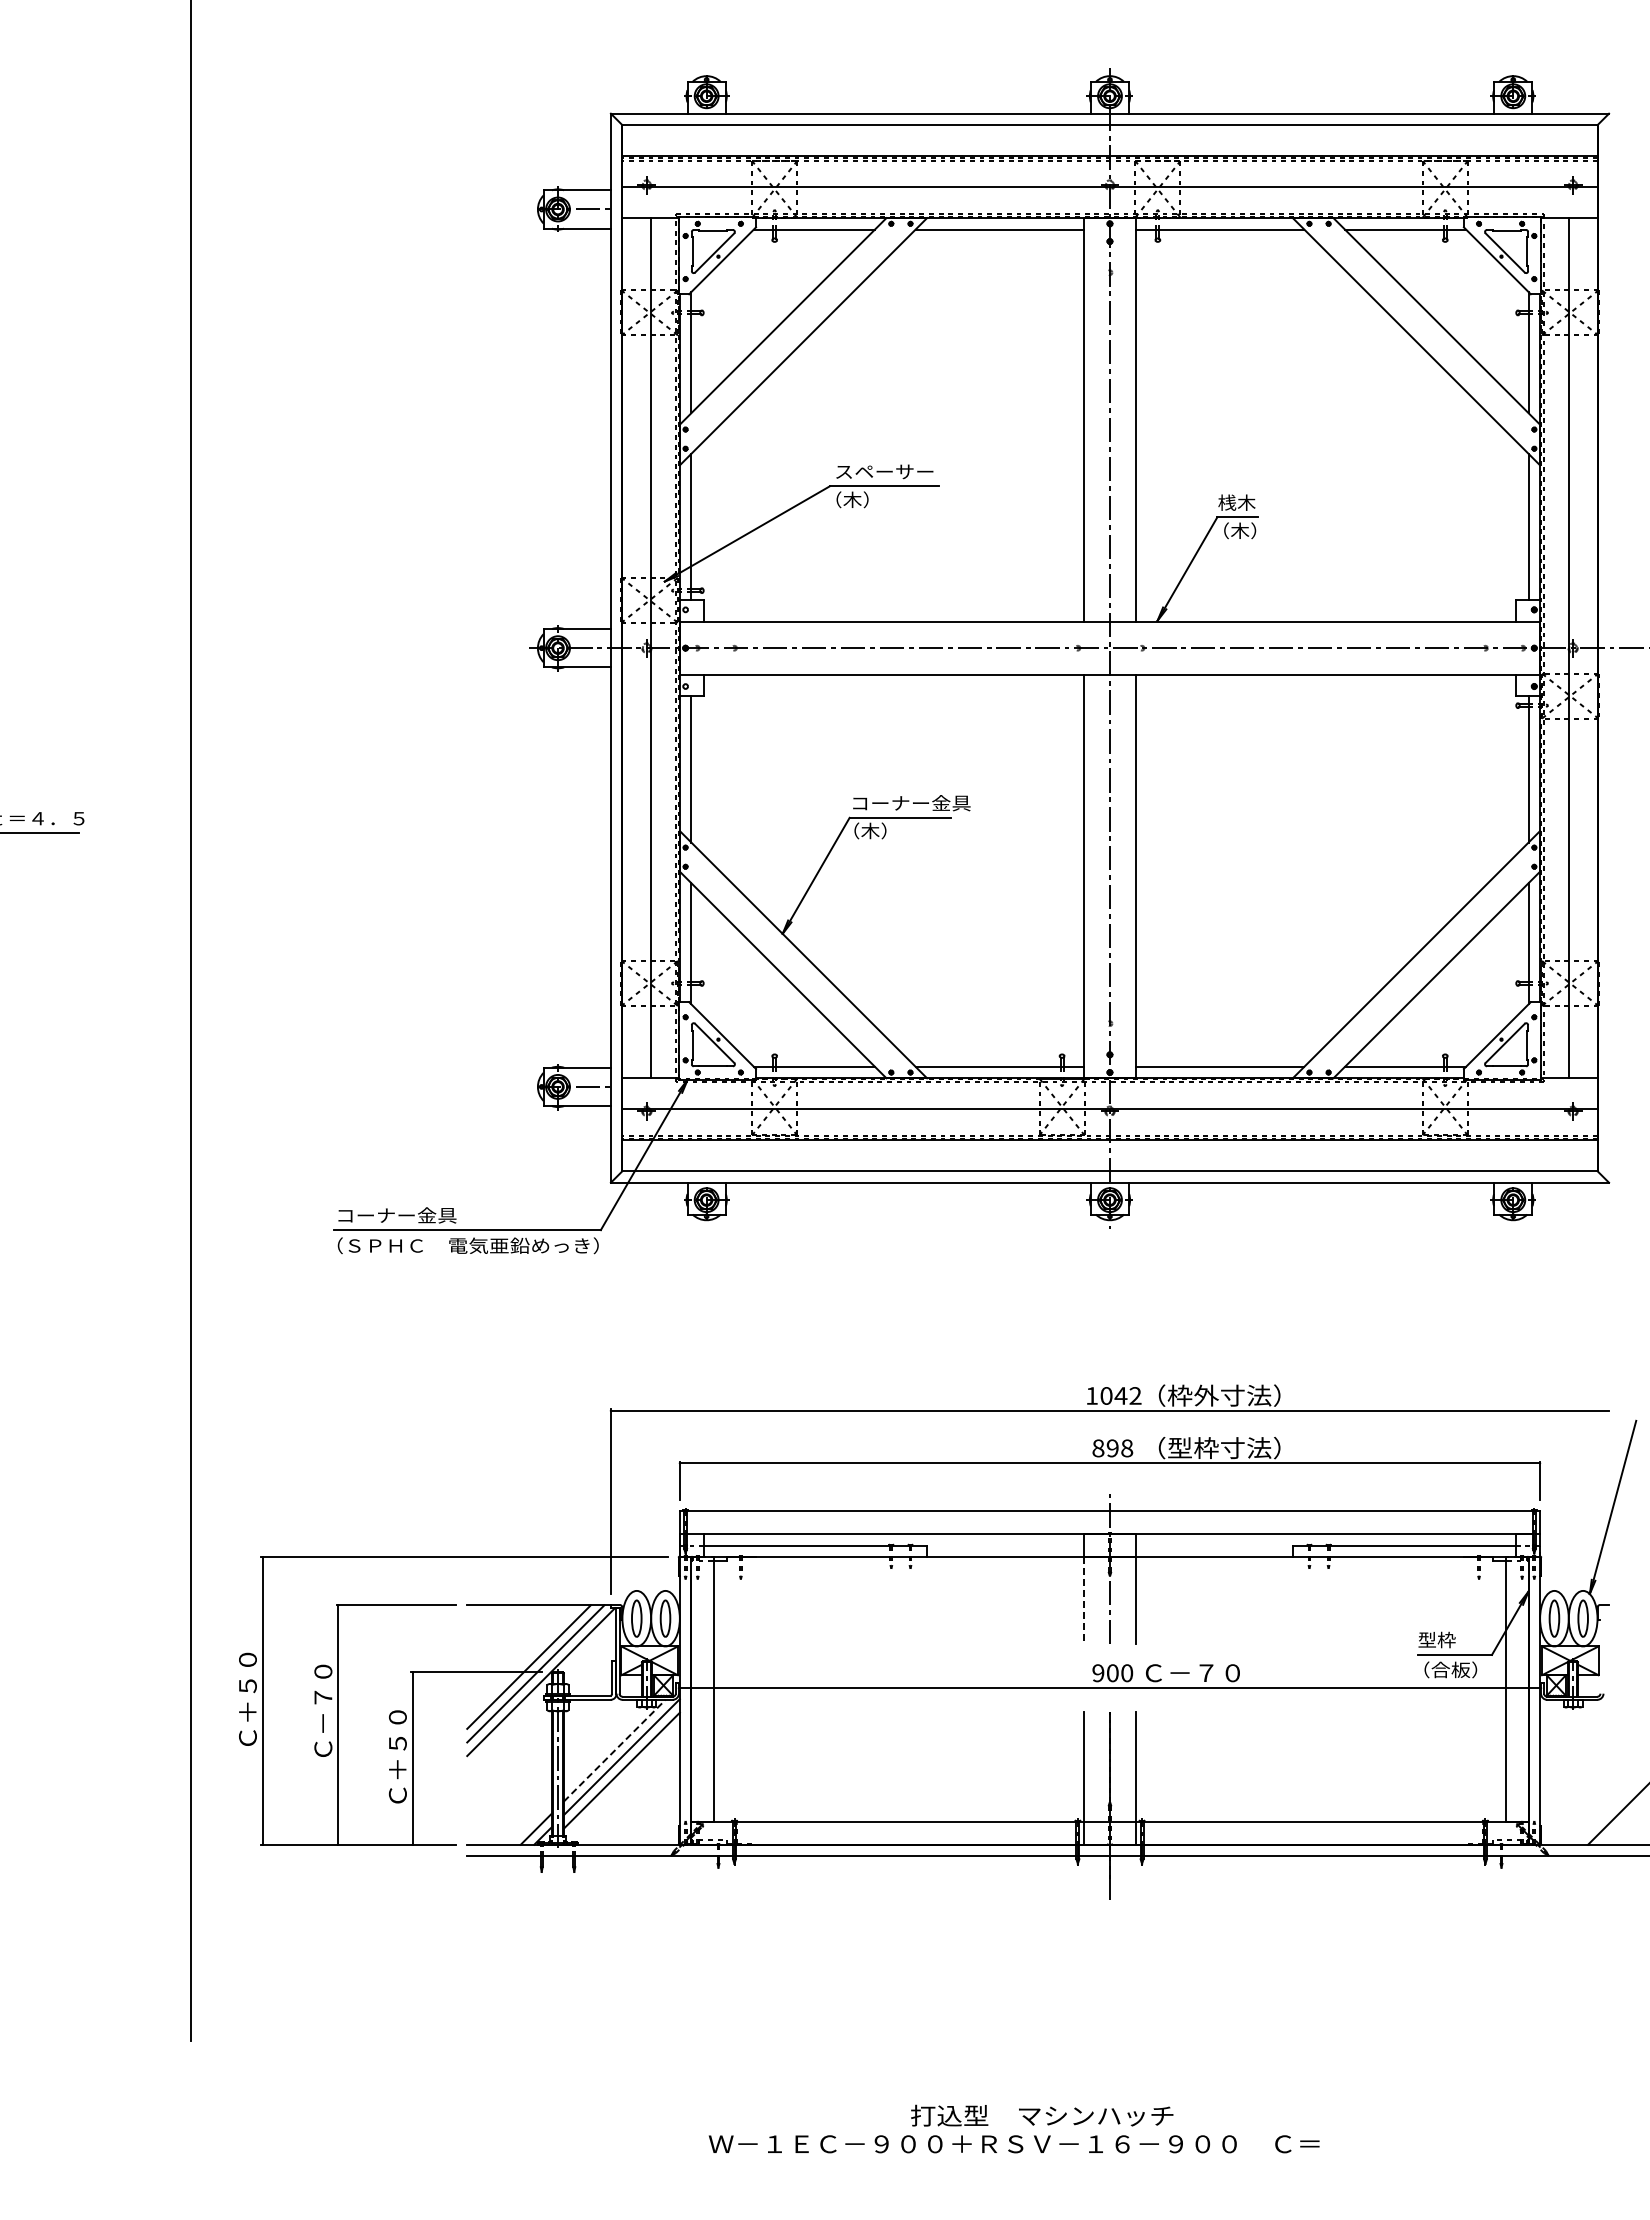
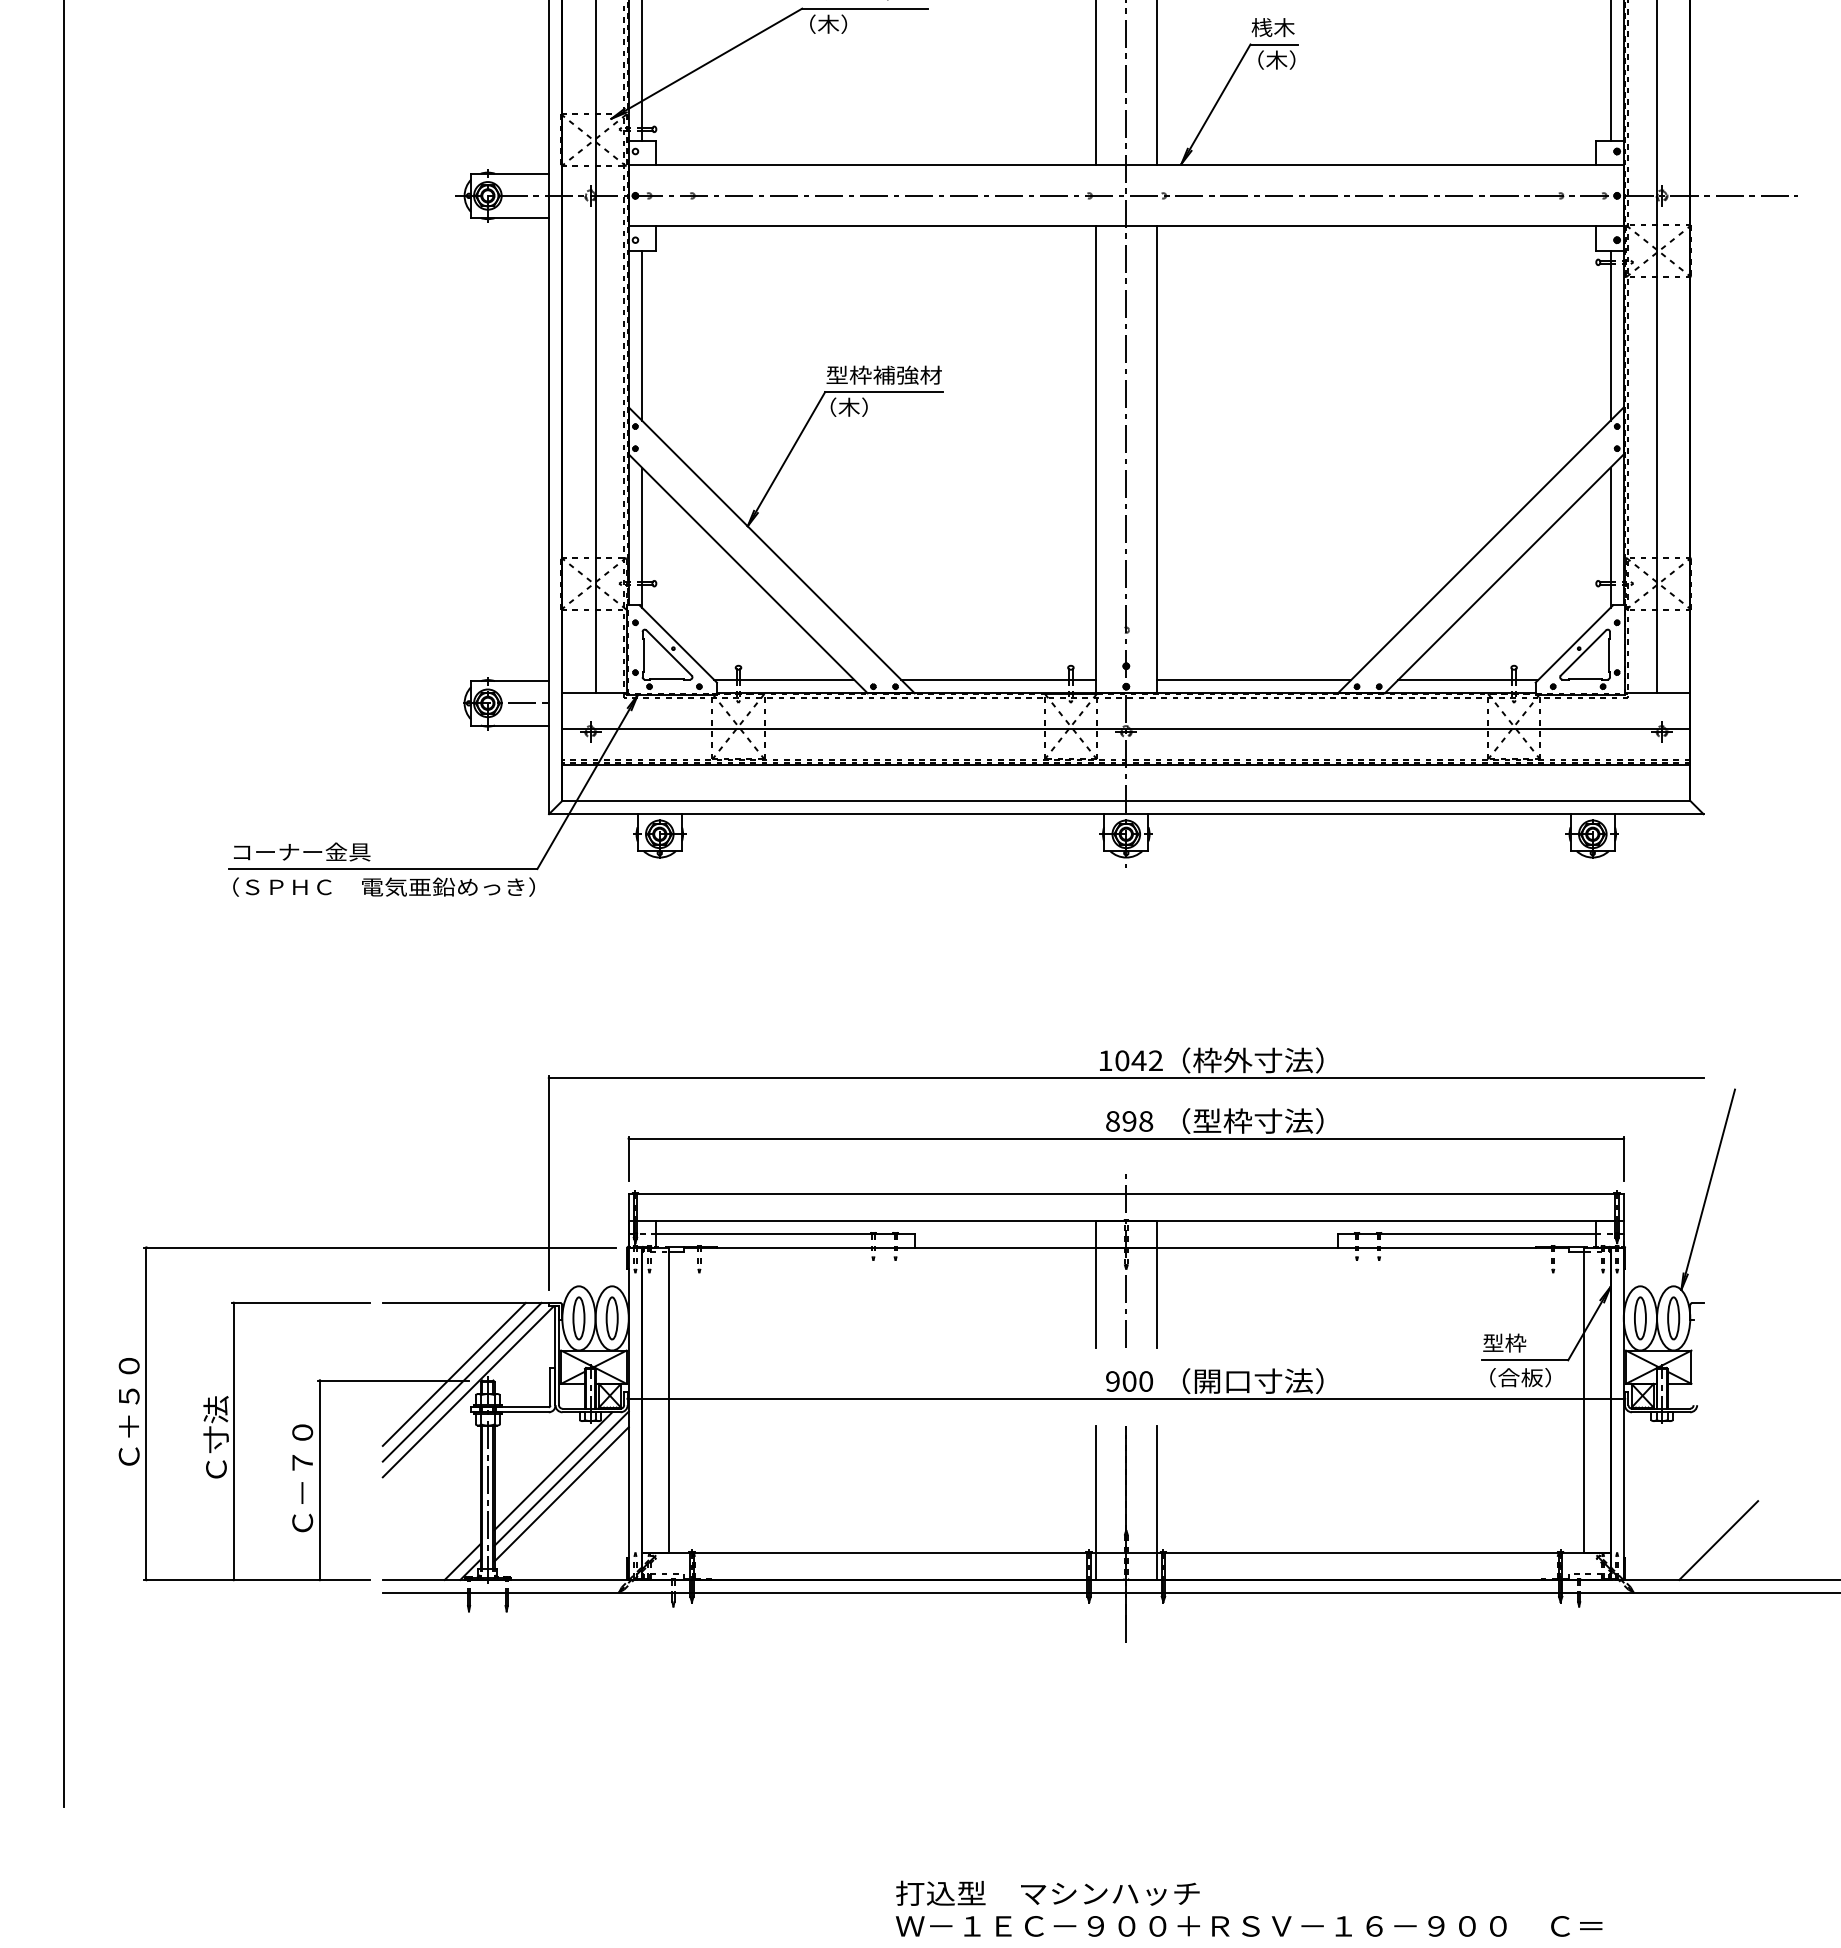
text: (910, 803) -> (895, 375), コーナー金具 -> 型枠補強材
line: (1083, 1601) -> (1095, 1298), dashed -> solid
text: (1213, 1672) -> (1246, 1380), Ｃ－７０ -> （開口寸法）
text: (323, 1699) -> (216, 1411), Ｃ－７０ -> Ｃ寸法
line: (615, 1750) -> (554, 1470), dashed -> solid
text: (397, 1753) -> (302, 1474), Ｃ＋５０ -> Ｃ－７０
text: (1013, 2144) -> (1248, 1926), moved

